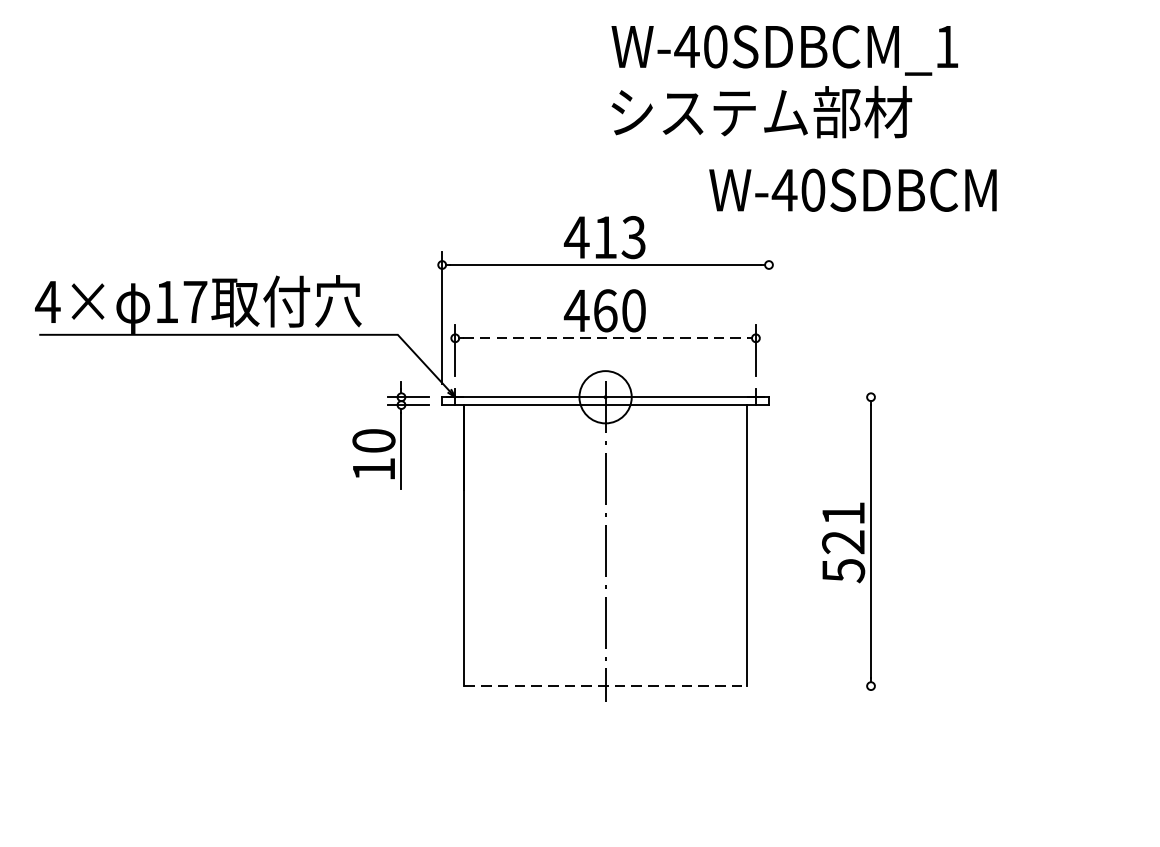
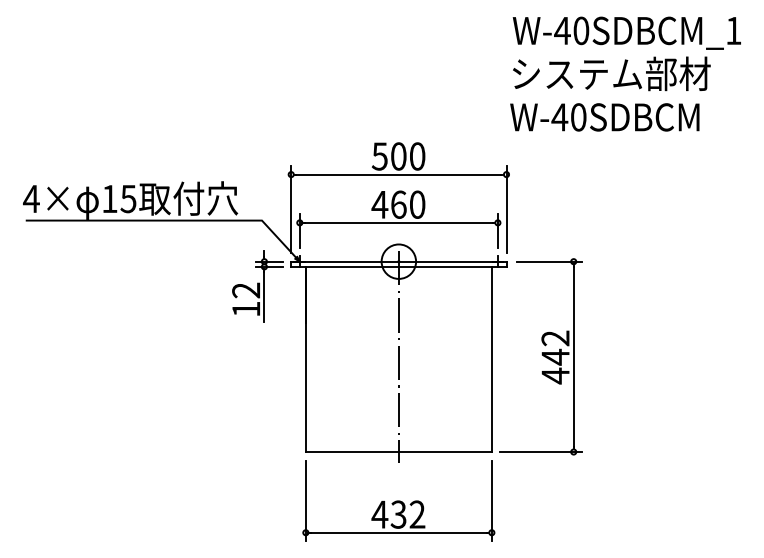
text: (784, 81) -> (626, 53), moved
text: (852, 190) -> (604, 117), moved
text: (605, 237) -> (398, 156), 413 -> 500
text: (195, 302) -> (128, 199), 17 -> 15
line: (768, 317) -> (506, 209), added
line: (605, 337) -> (398, 222), dashed -> solid
line: (834, 396) -> (549, 261), added
text: (374, 440) -> (246, 290), 10 -> 12
text: (843, 542) -> (555, 357), 521 -> 442
line: (606, 686) -> (399, 452), dashed -> solid
line: (822, 686) -> (541, 452), added
part: (605, 759) -> (398, 500), added

